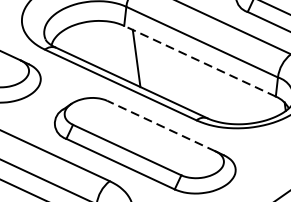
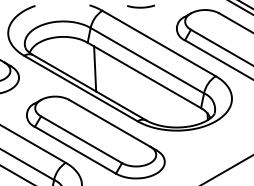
line: (198, 61) -> (143, 75), dashed -> solid
line: (160, 126) -> (109, 123), dashed -> solid

